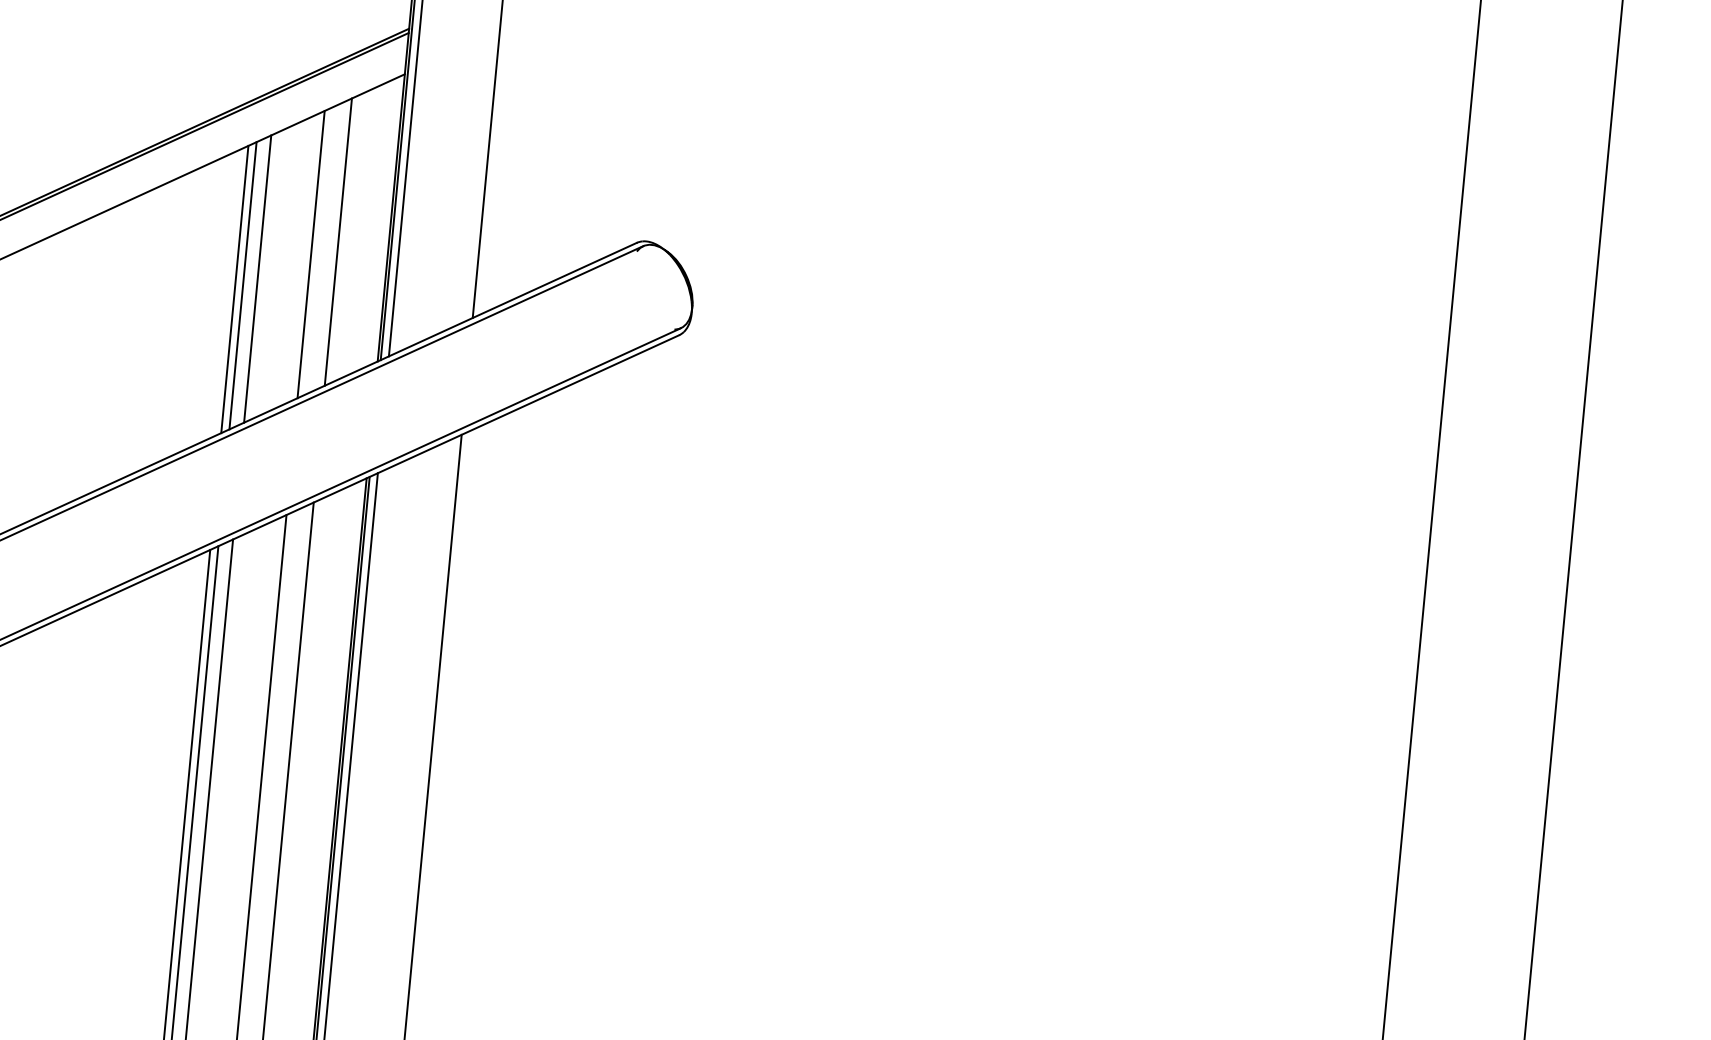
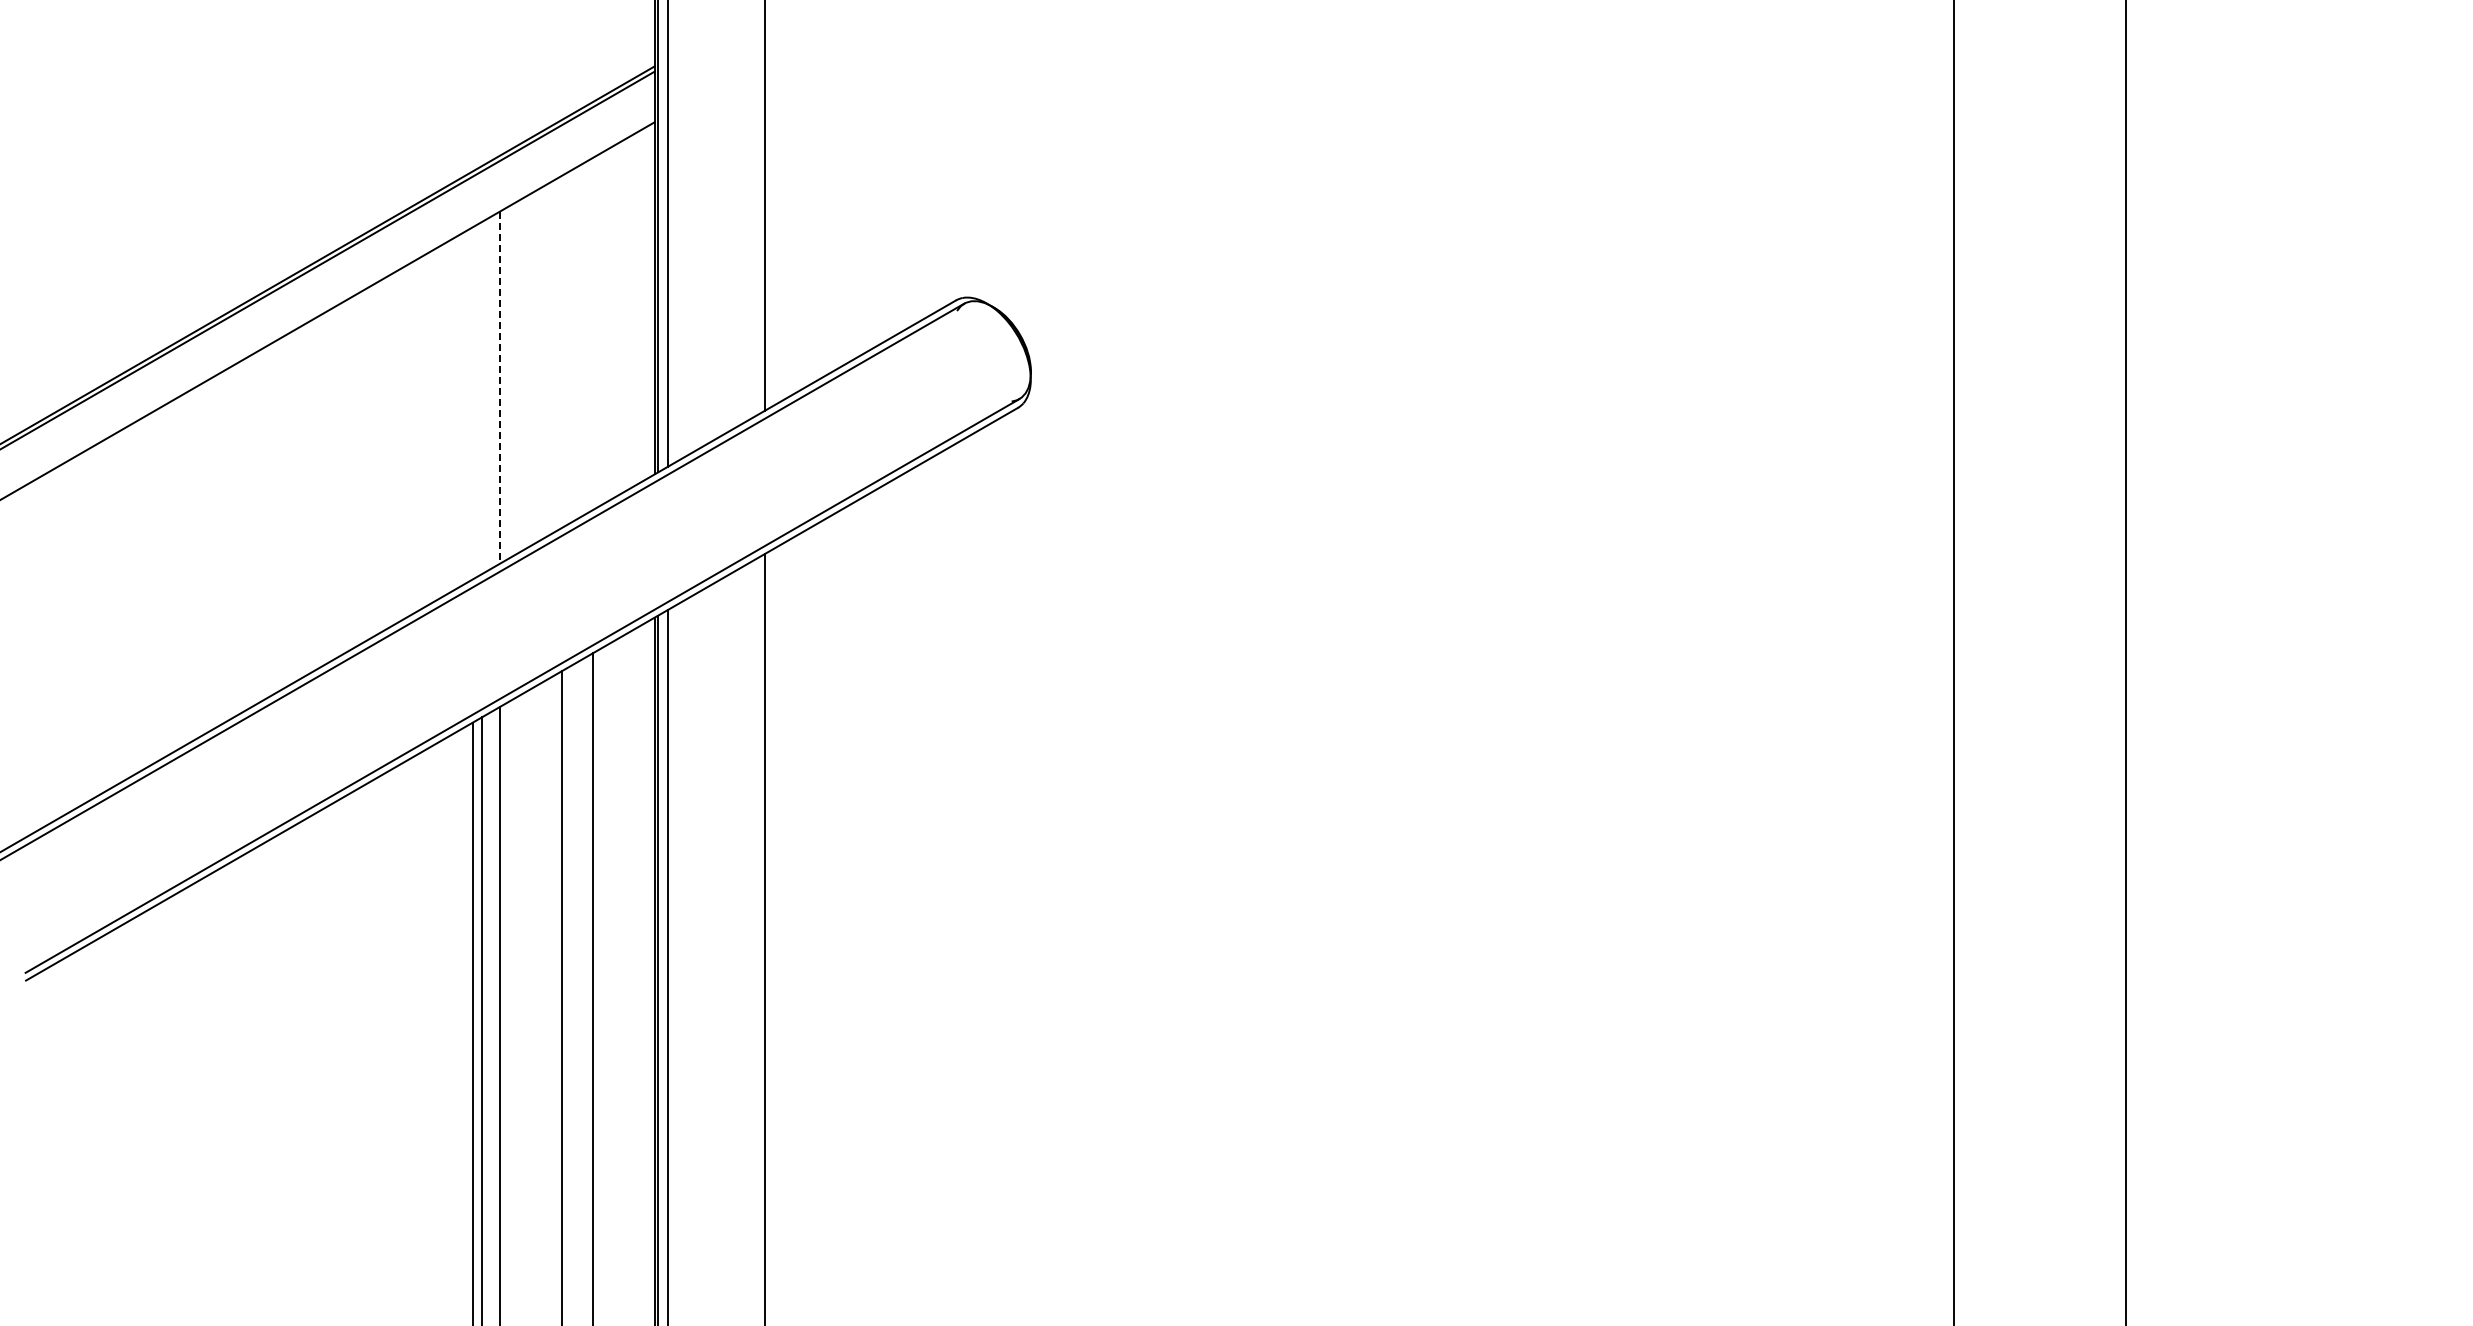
line: (338, 241) -> (593, 333), removed
line: (311, 254) -> (561, 352), removed
line: (257, 279) -> (499, 388), solid -> dashed
line: (243, 285) -> (482, 397), removed
line: (234, 289) -> (472, 403), removed

